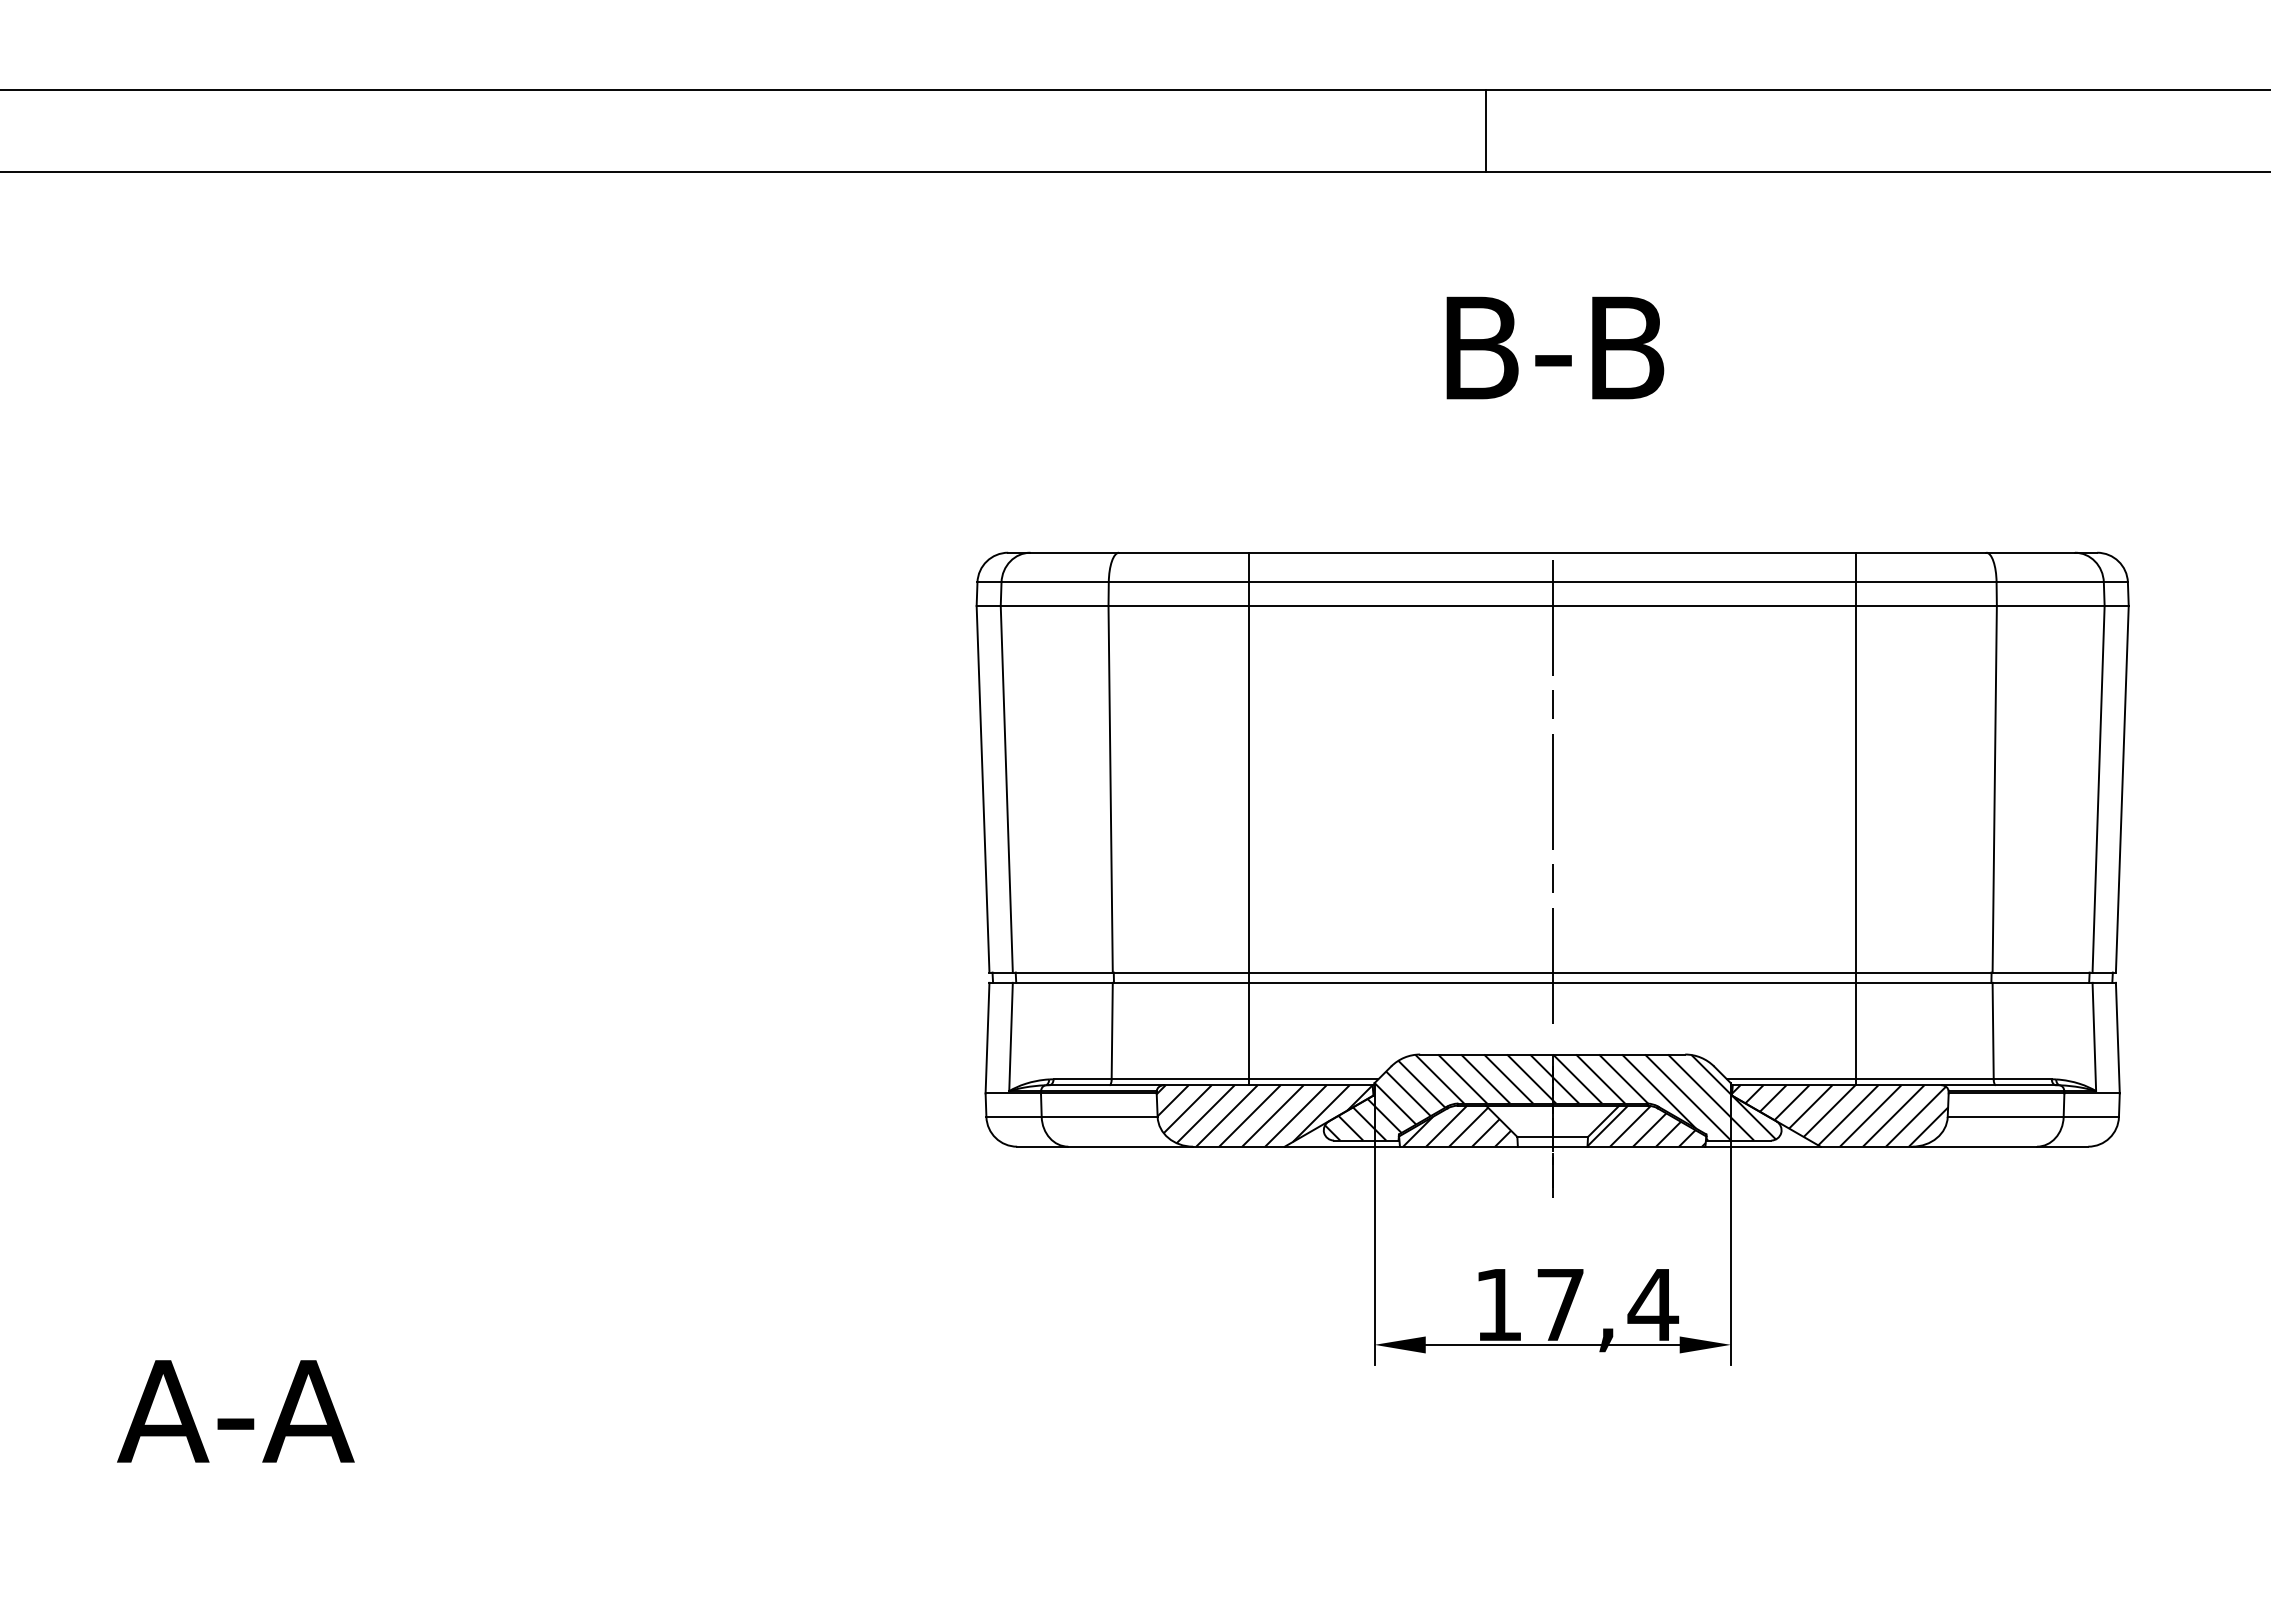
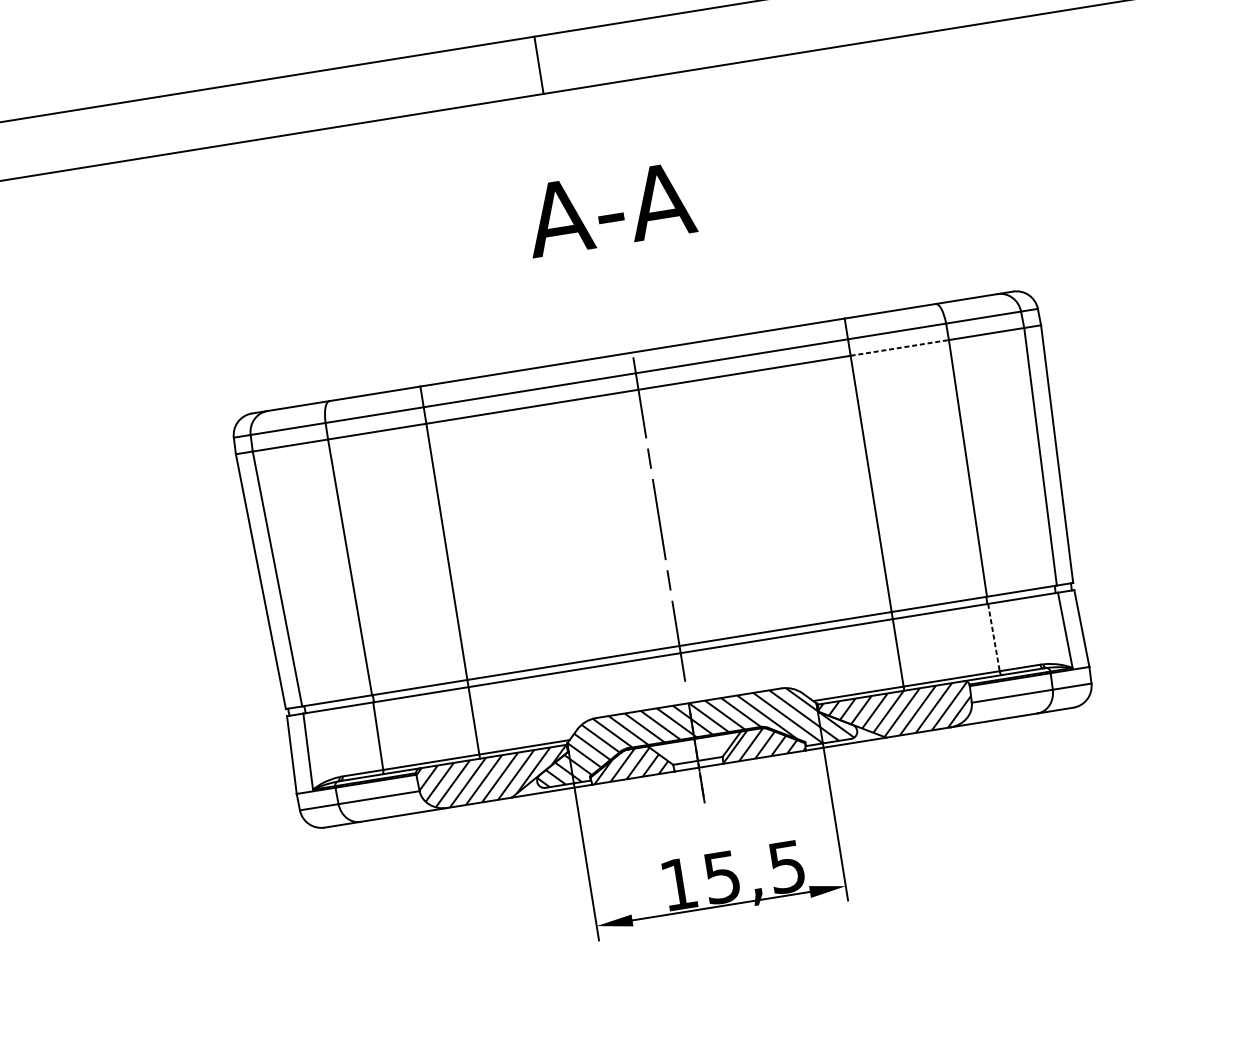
text: (1552, 347) -> (609, 209), B-B -> A-A
line: (1927, 605) -> (900, 347), solid -> dashed
line: (1993, 1031) -> (994, 637), solid -> dashed
text: (1608, 1305) -> (755, 872), 17,4 -> 15,5

